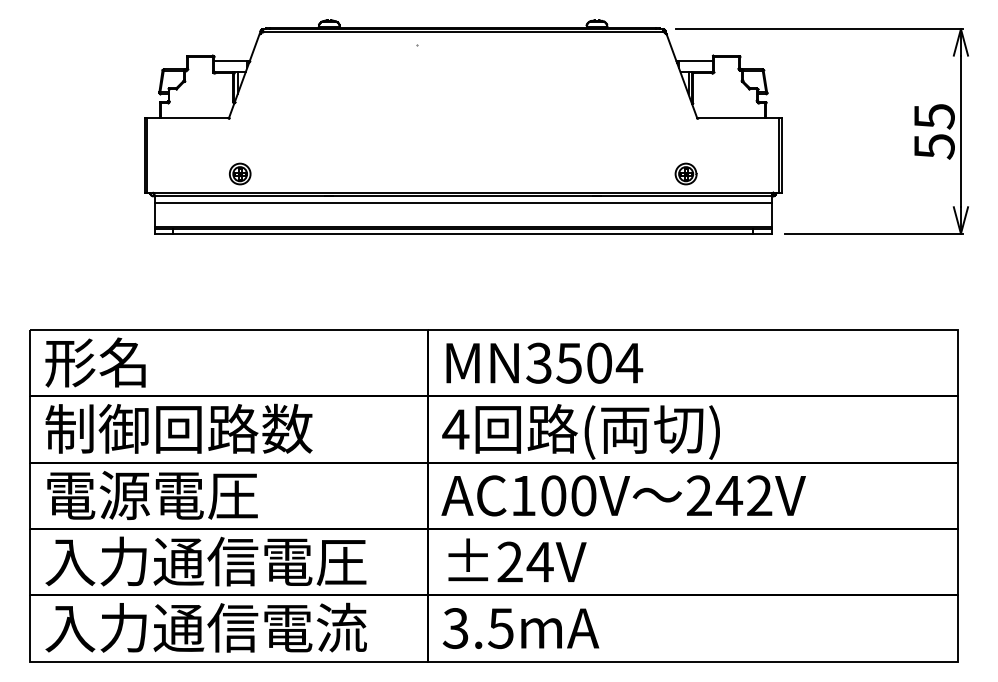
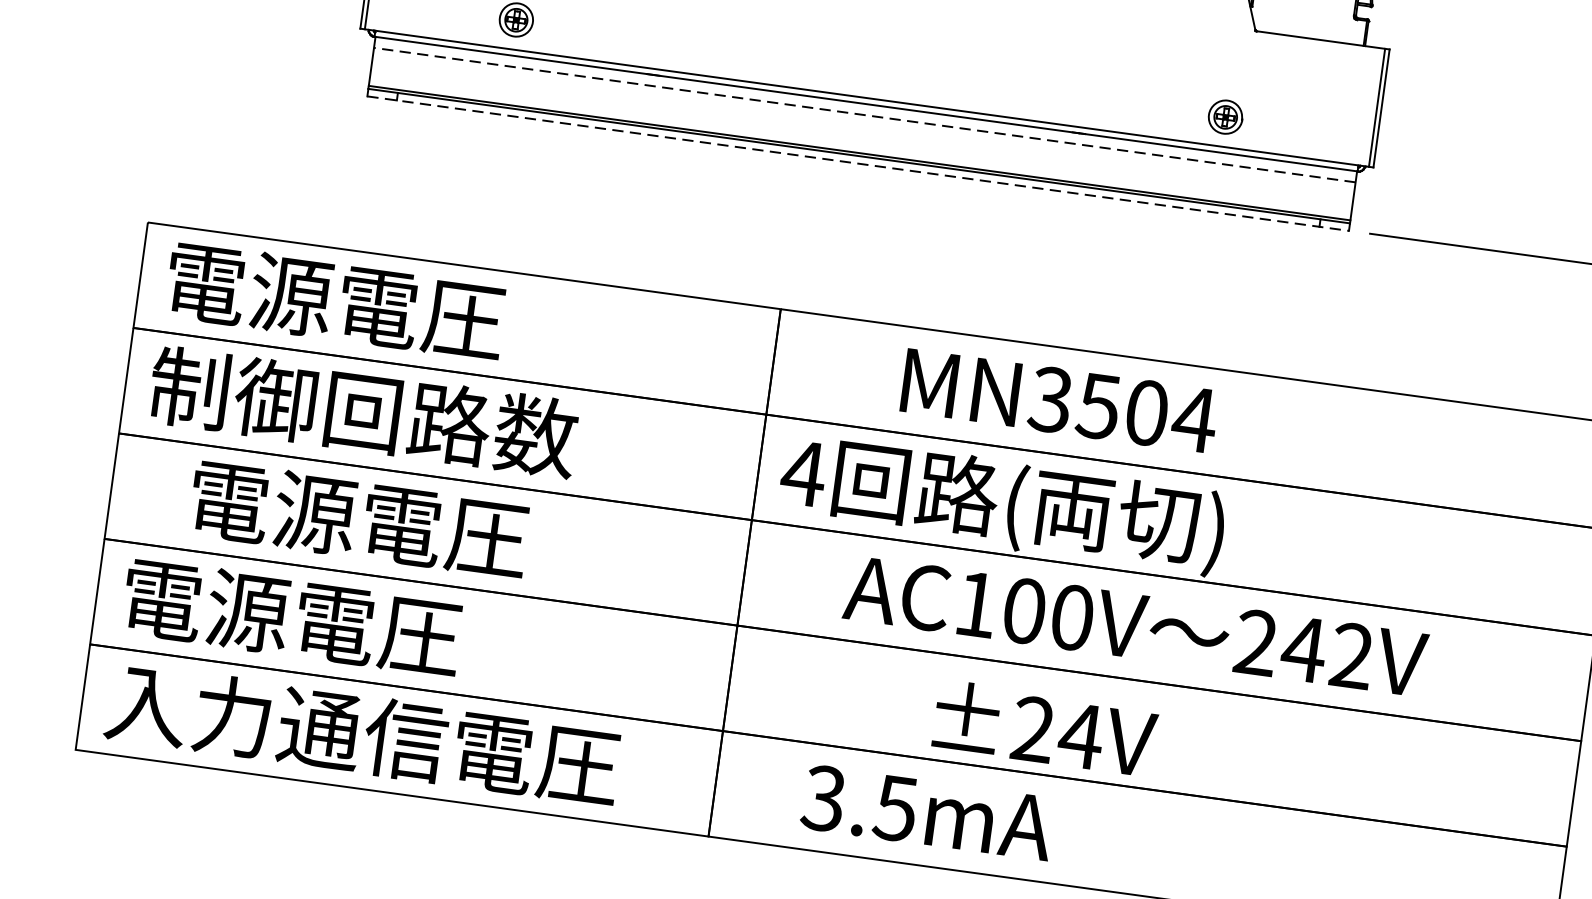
line: (463, 203) -> (865, 115), solid -> dashed
line: (463, 233) -> (858, 163), solid -> dashed
text: (151, 362) -> (334, 300), 形名 -> 電源電圧
text: (544, 362) -> (1059, 399), moved
text: (152, 495) -> (359, 519), moved
text: (623, 495) -> (1135, 625), moved
text: (517, 559) -> (1045, 726), moved
text: (205, 561) -> (376, 628), 入力通信電圧 -> 電源電圧
text: (341, 627) -> (578, 763), 入力通信電流 -> 入力通信電圧
text: (520, 628) -> (926, 812), moved

